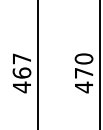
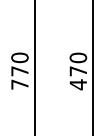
text: (21, 73) -> (19, 71), 467 -> 770

